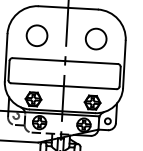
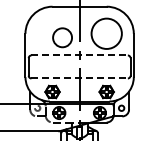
circle: (37, 35) -> (62, 37), moved
circle: (95, 38) -> (106, 33), size x1.6
line: (66, 61) -> (80, 55), solid -> dashed
line: (64, 86) -> (80, 78), solid -> dashed

